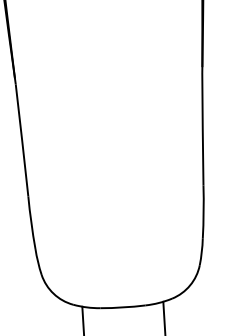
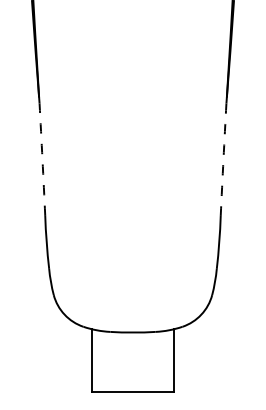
arc: (202, 129) -> (223, 159), solid -> dashed
arc: (22, 140) -> (42, 159), solid -> dashed

